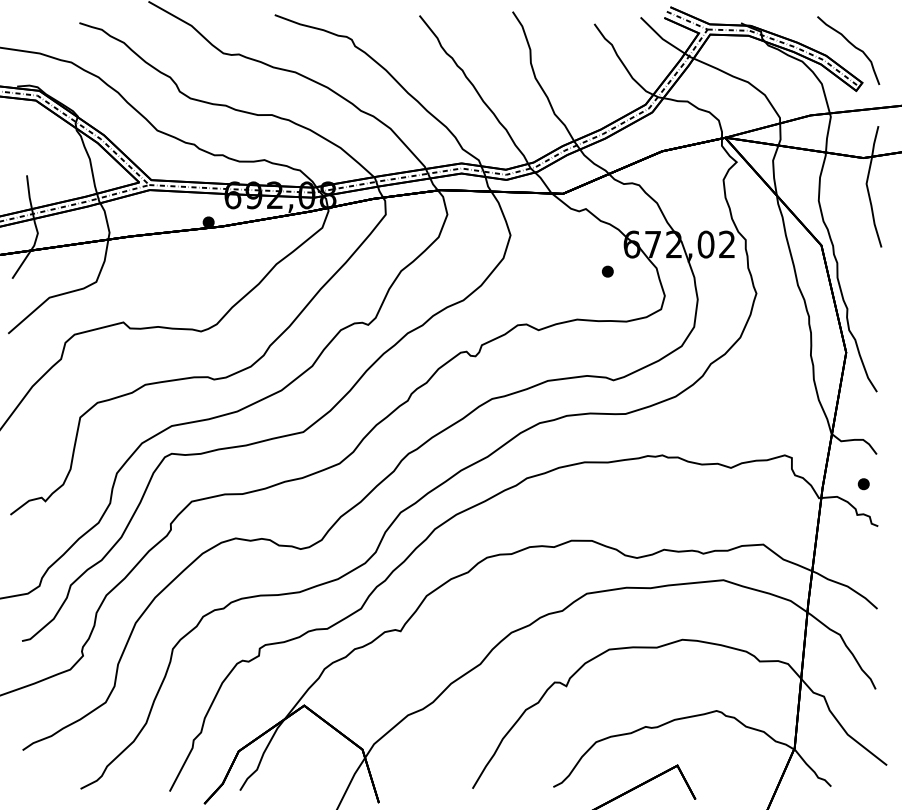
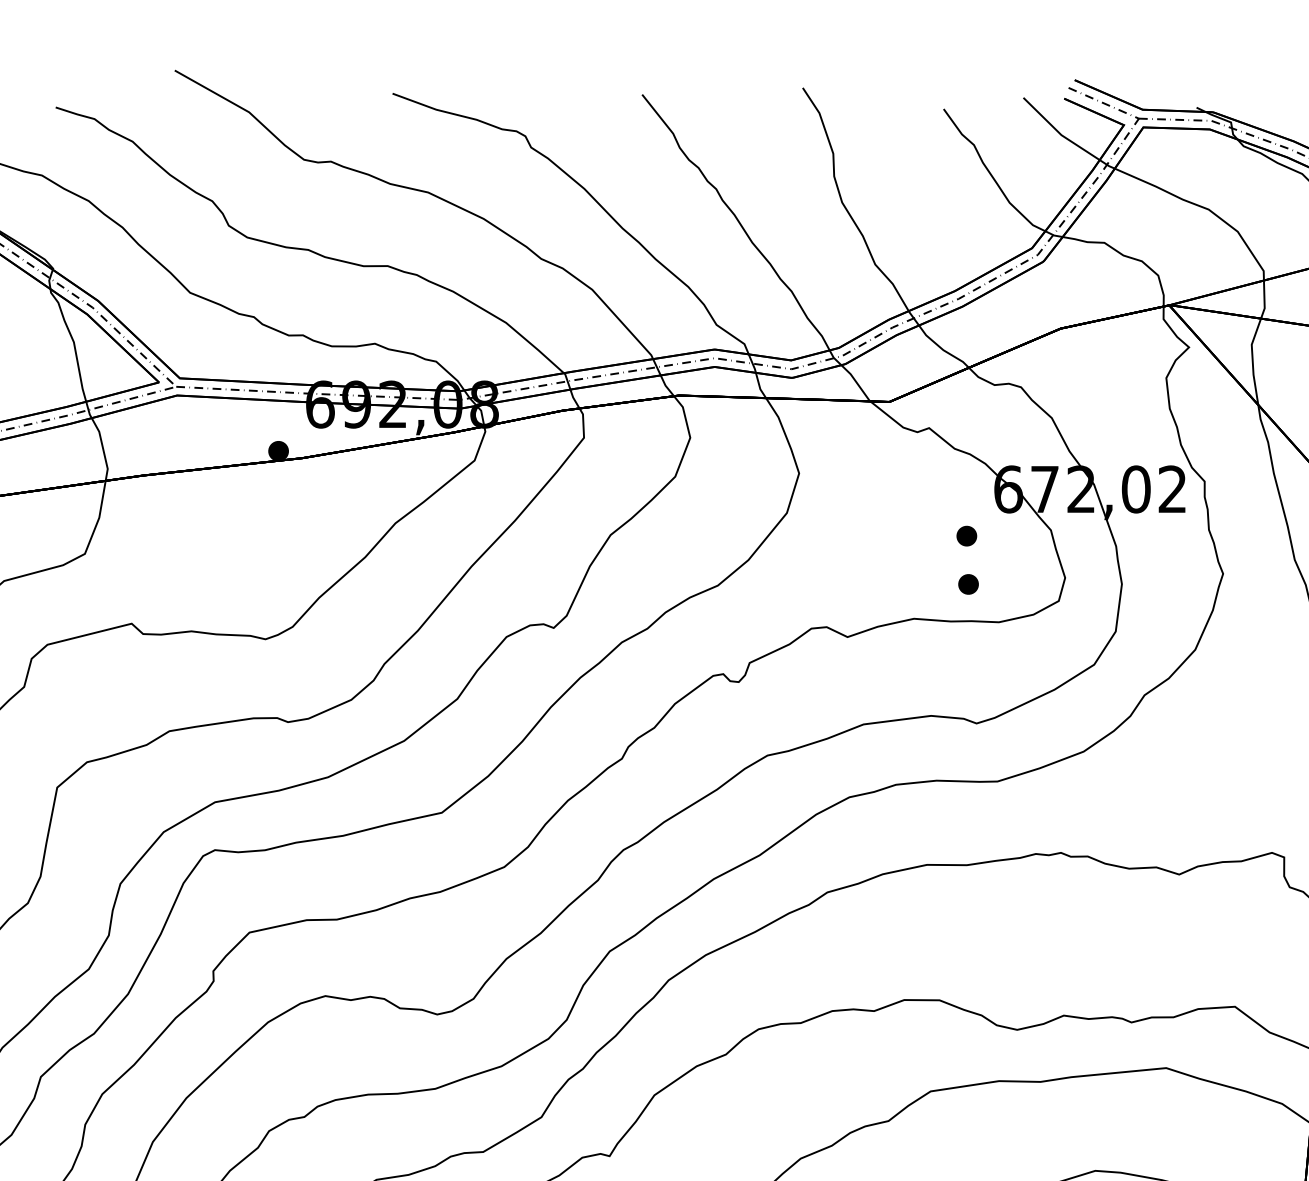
part: (608, 299) -> (967, 584), added

